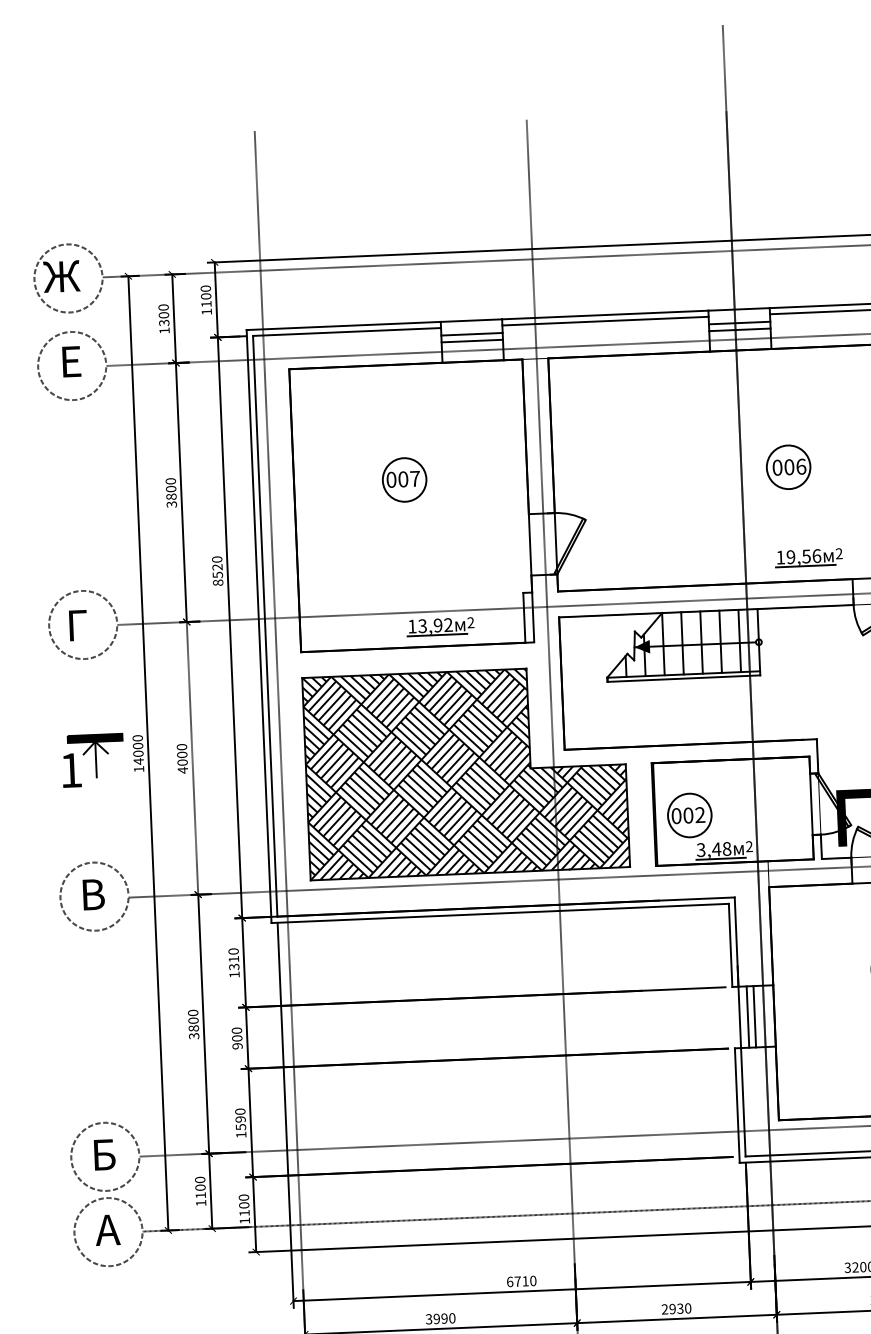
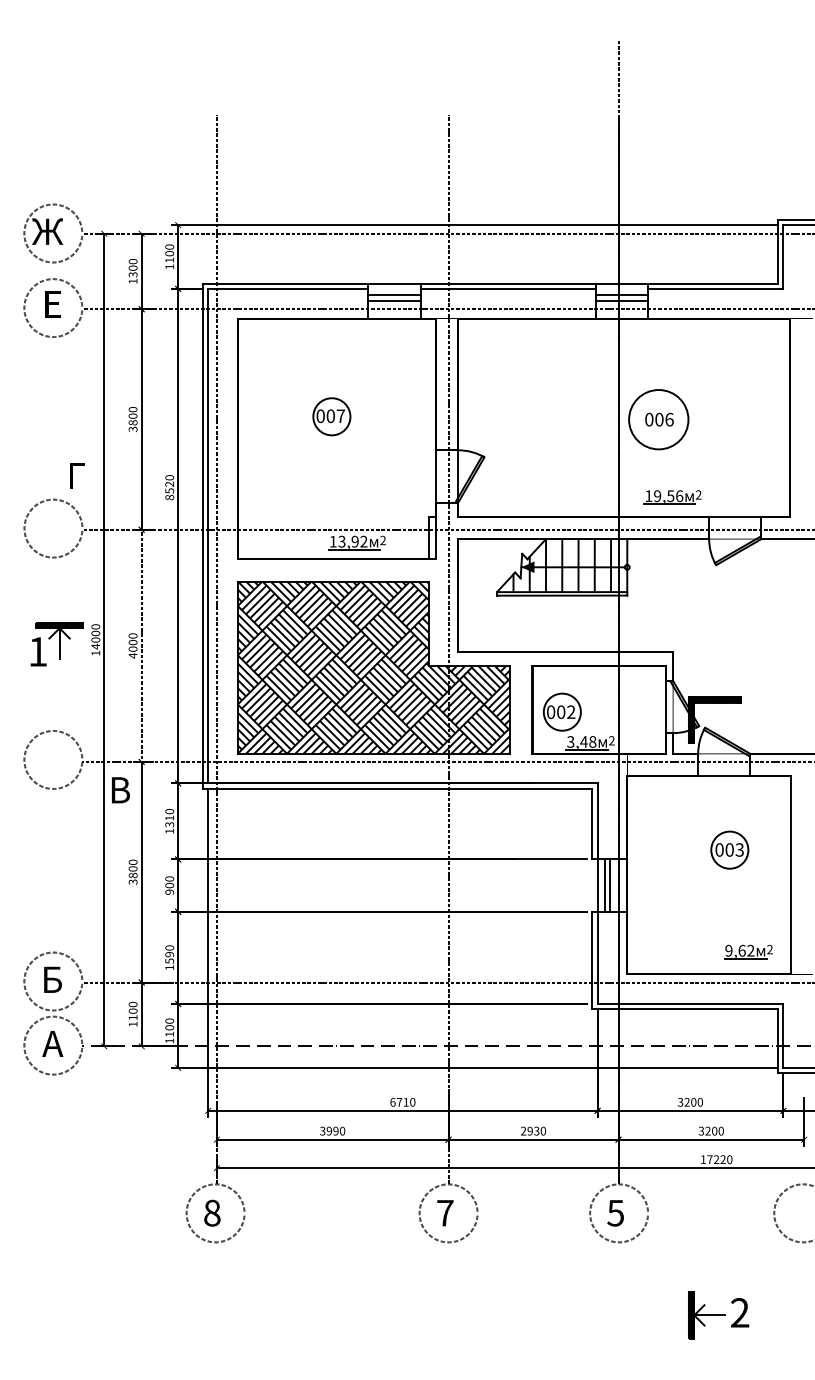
circle: (788, 467) -> (658, 419), size x1.6
text: (78, 625) -> (77, 475), moved
text: (93, 894) -> (120, 790), moved

